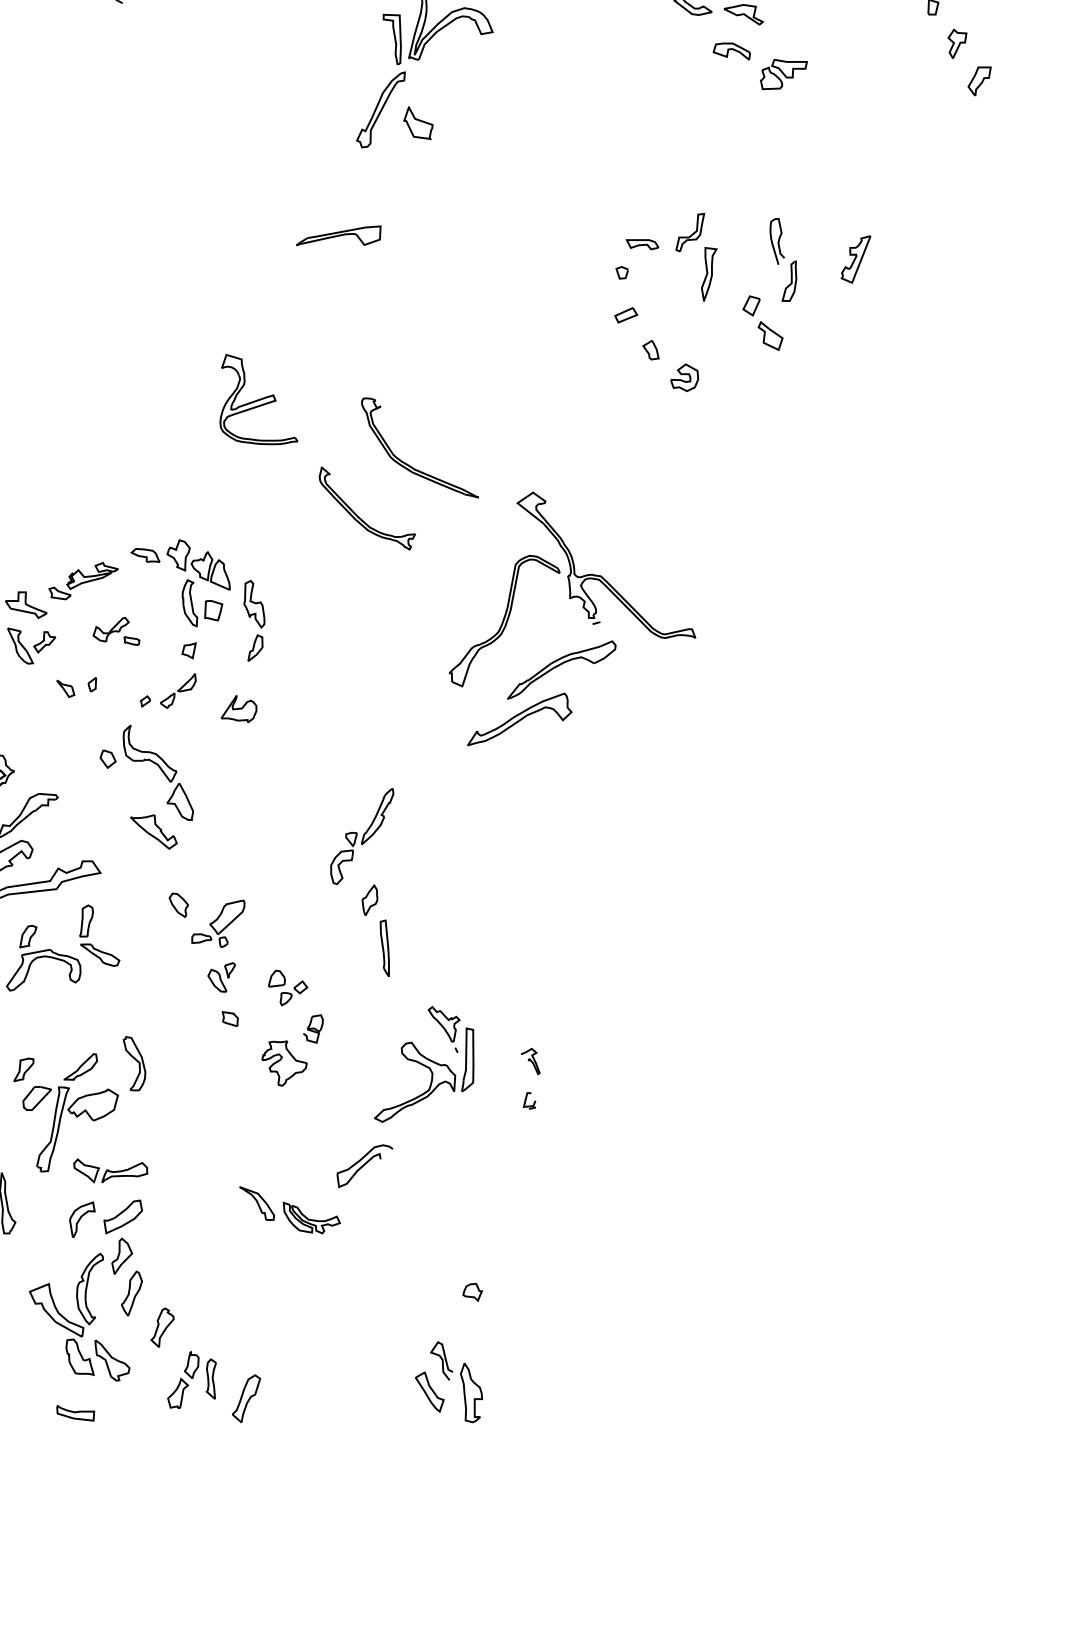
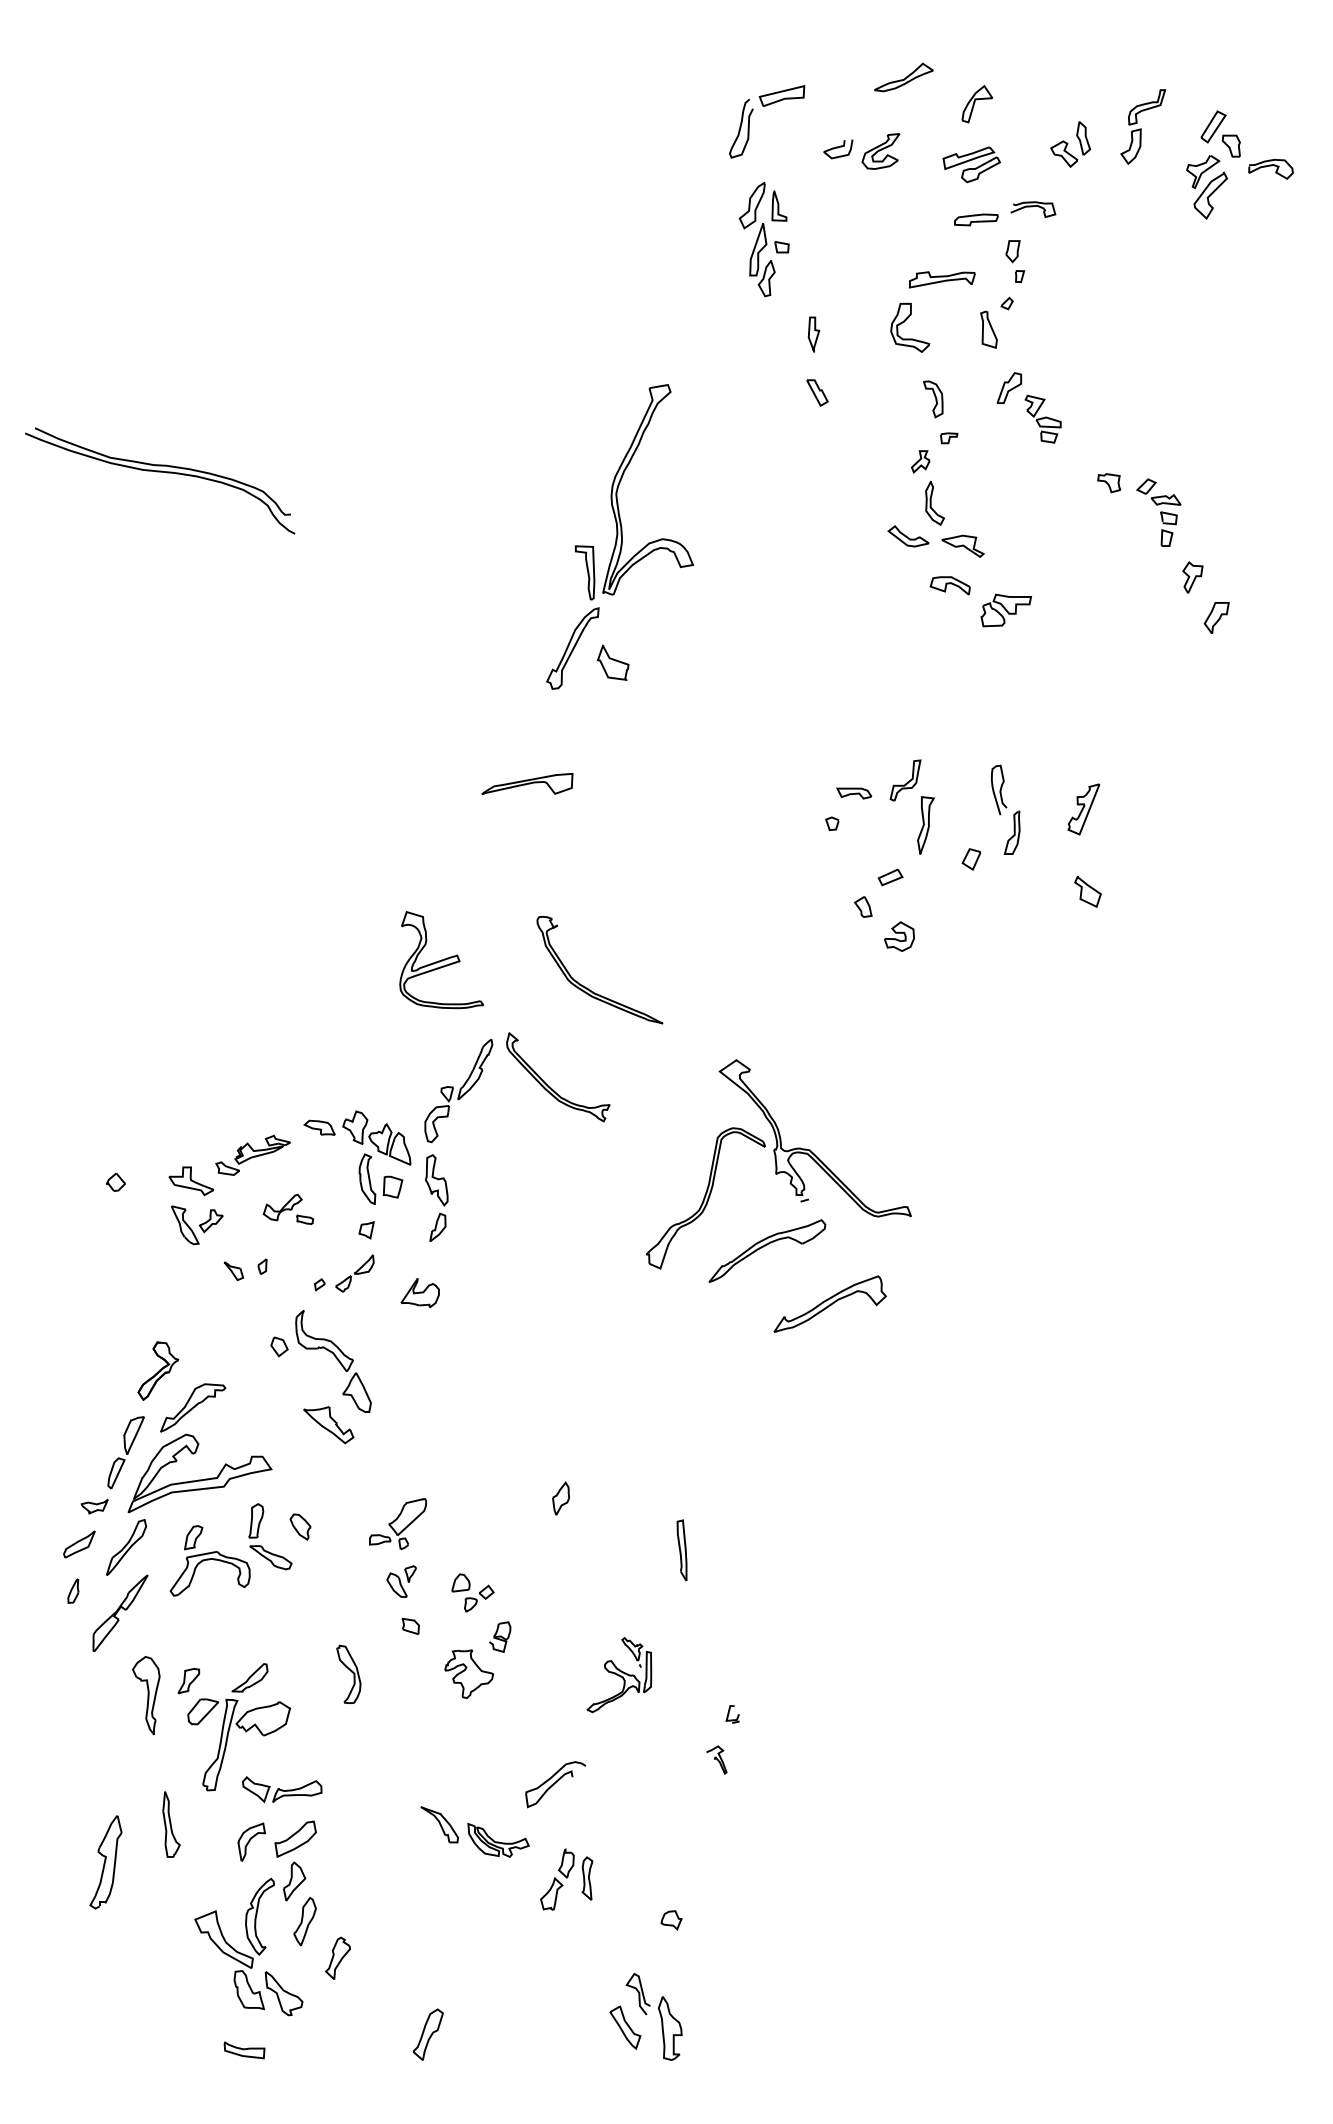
line: (625, 312) -> (889, 874), moved
curve: (772, 332) -> (1090, 888), moved
part: (408, 464) -> (587, 987), moved
part: (519, 718) -> (829, 1303), moved
part: (361, 836) -> (458, 1091), moved
part: (178, 904) -> (300, 1526), moved
part: (384, 948) -> (681, 1550), moved
curve: (530, 1061) -> (716, 1759), moved
part: (134, 1062) -> (348, 1673), moved
part: (424, 1063) -> (619, 1674), size x0.6
part: (191, 1379) -> (566, 1879), moved

